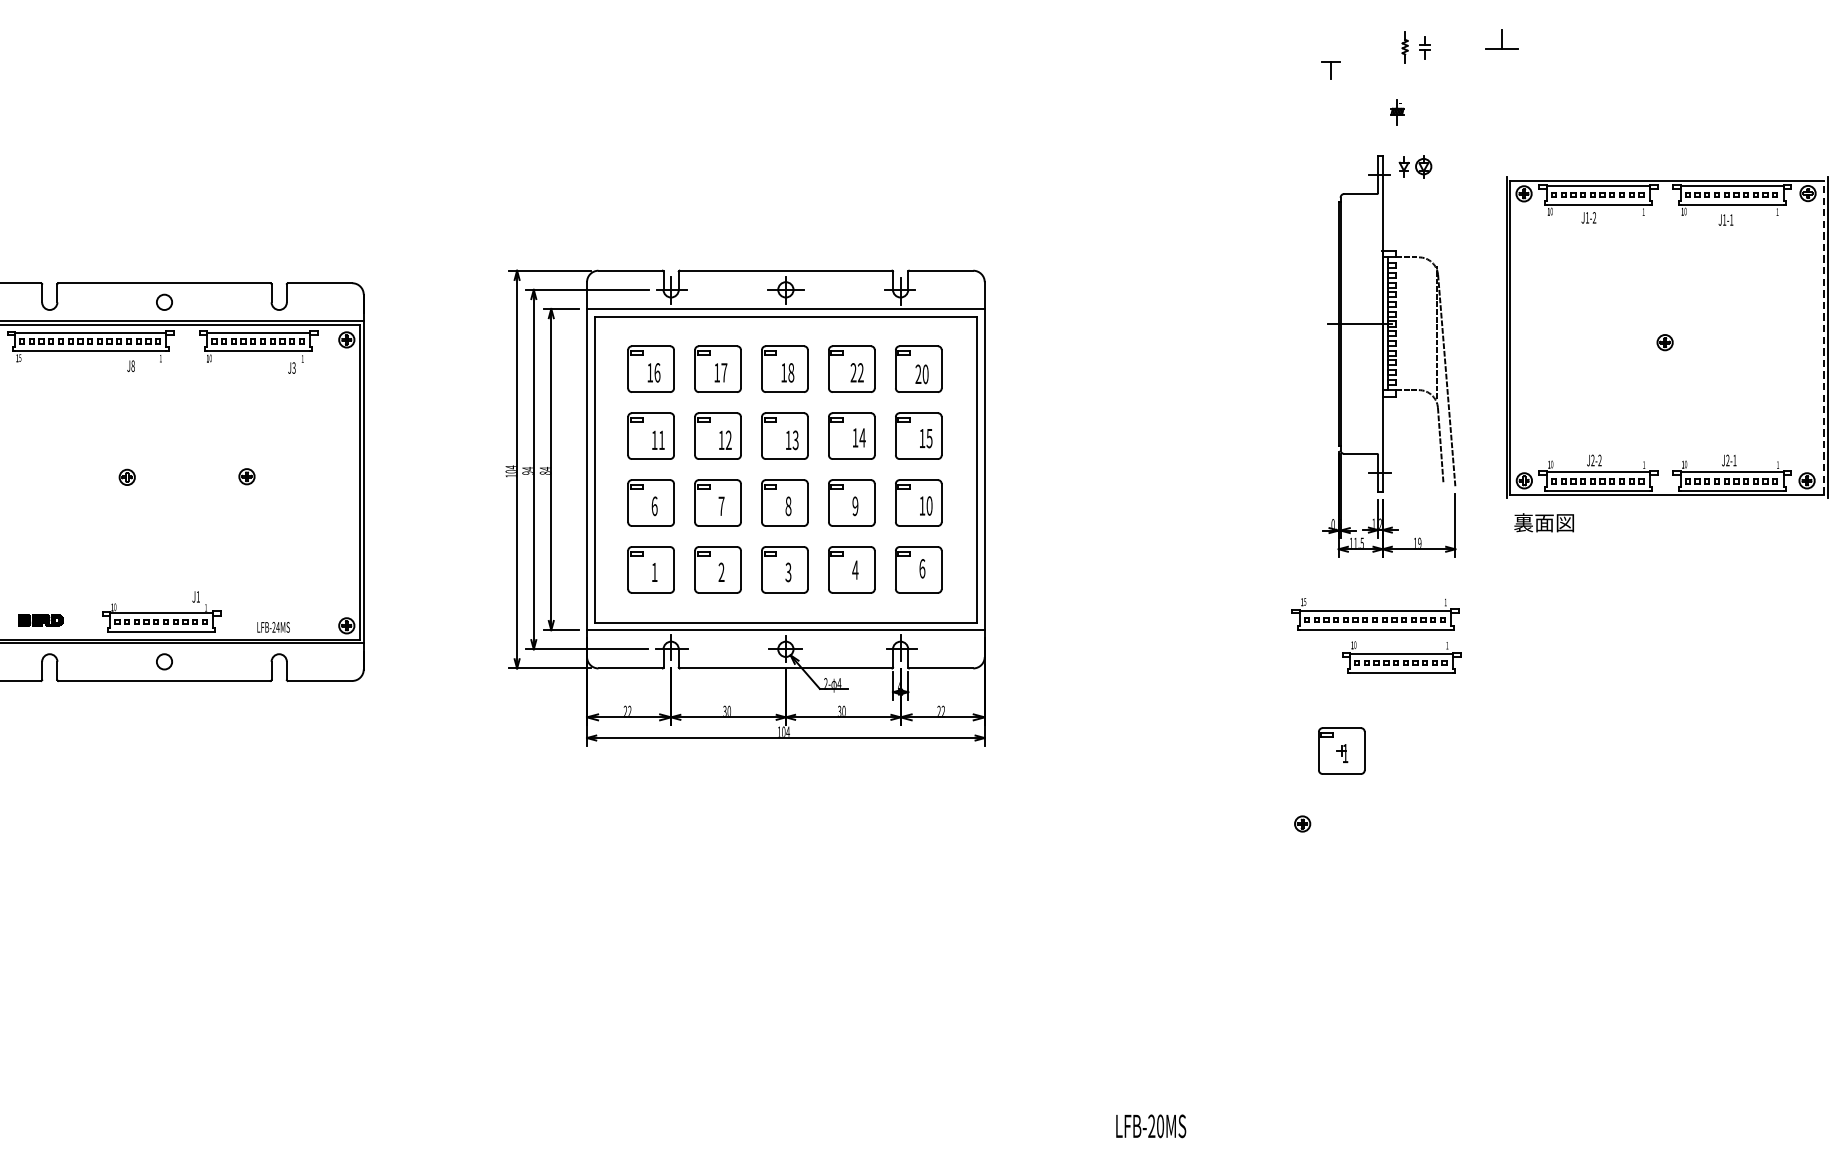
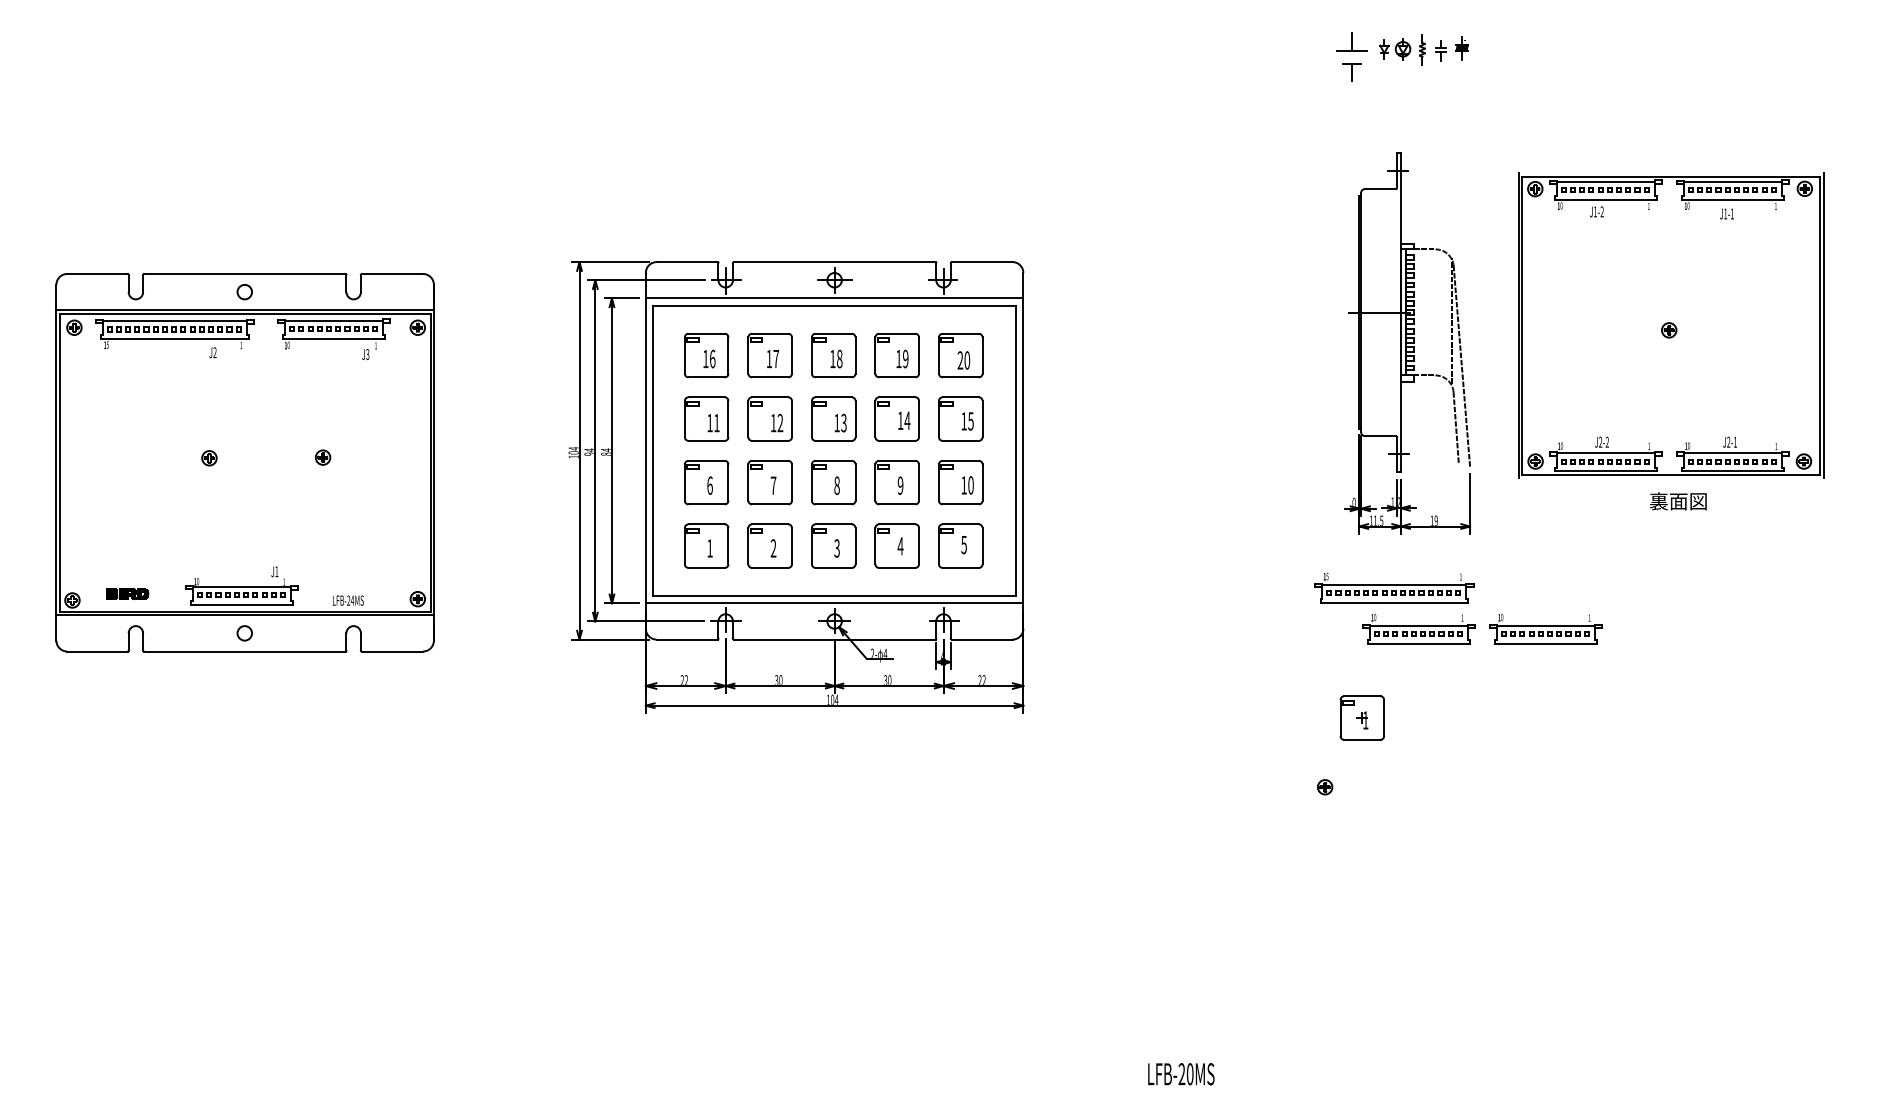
part: (1501, 38) -> (1351, 41), moved
part: (1396, 112) -> (1461, 48), moved
part: (1415, 166) -> (1395, 49), moved
line: (1823, 337) -> (1819, 325), dashed -> solid
text: (132, 365) -> (214, 352), J8 -> J2
text: (857, 372) -> (902, 358), 22 -> 19
text: (1544, 522) -> (1678, 501), moved
text: (922, 568) -> (964, 544), 6 -> 5
part: (1534, 657) -> (1545, 629), added

